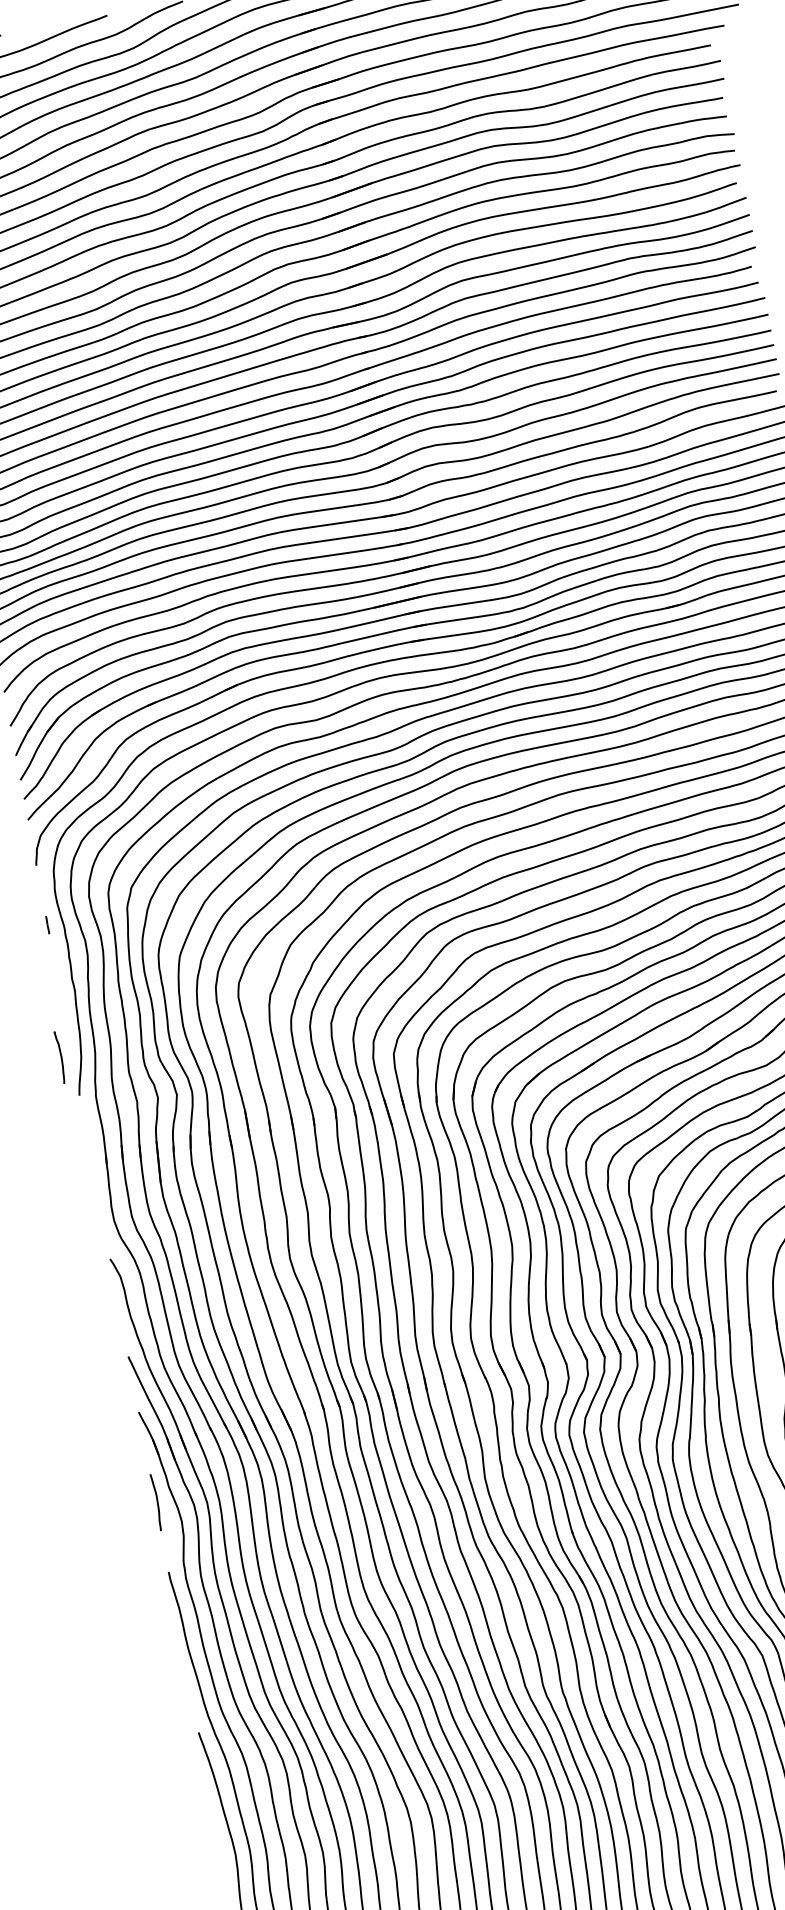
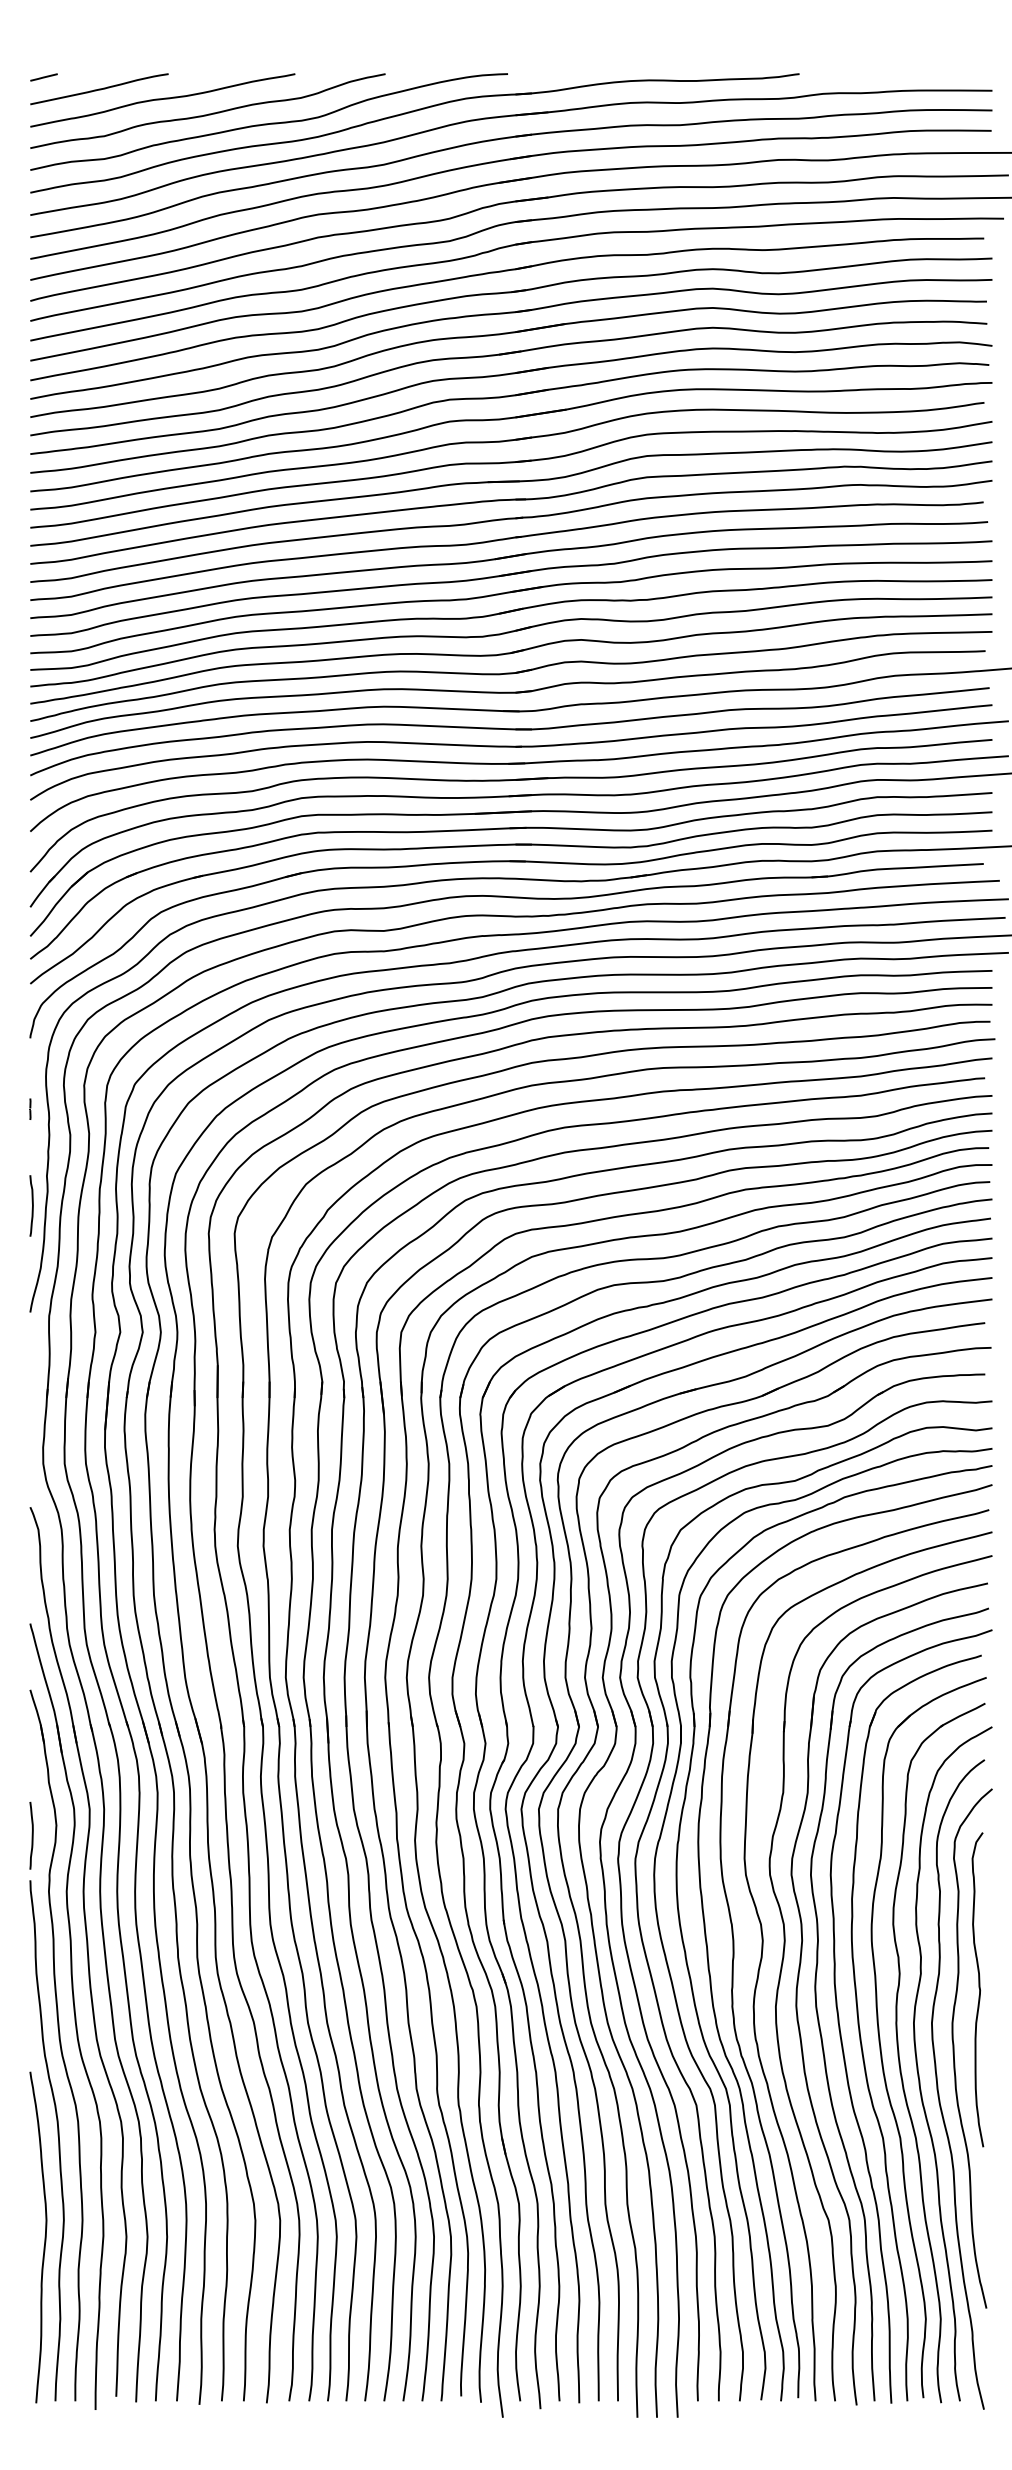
part: (60, 1057) -> (31, 1205), moved
curve: (156, 1502) -> (31, 1835), moved

